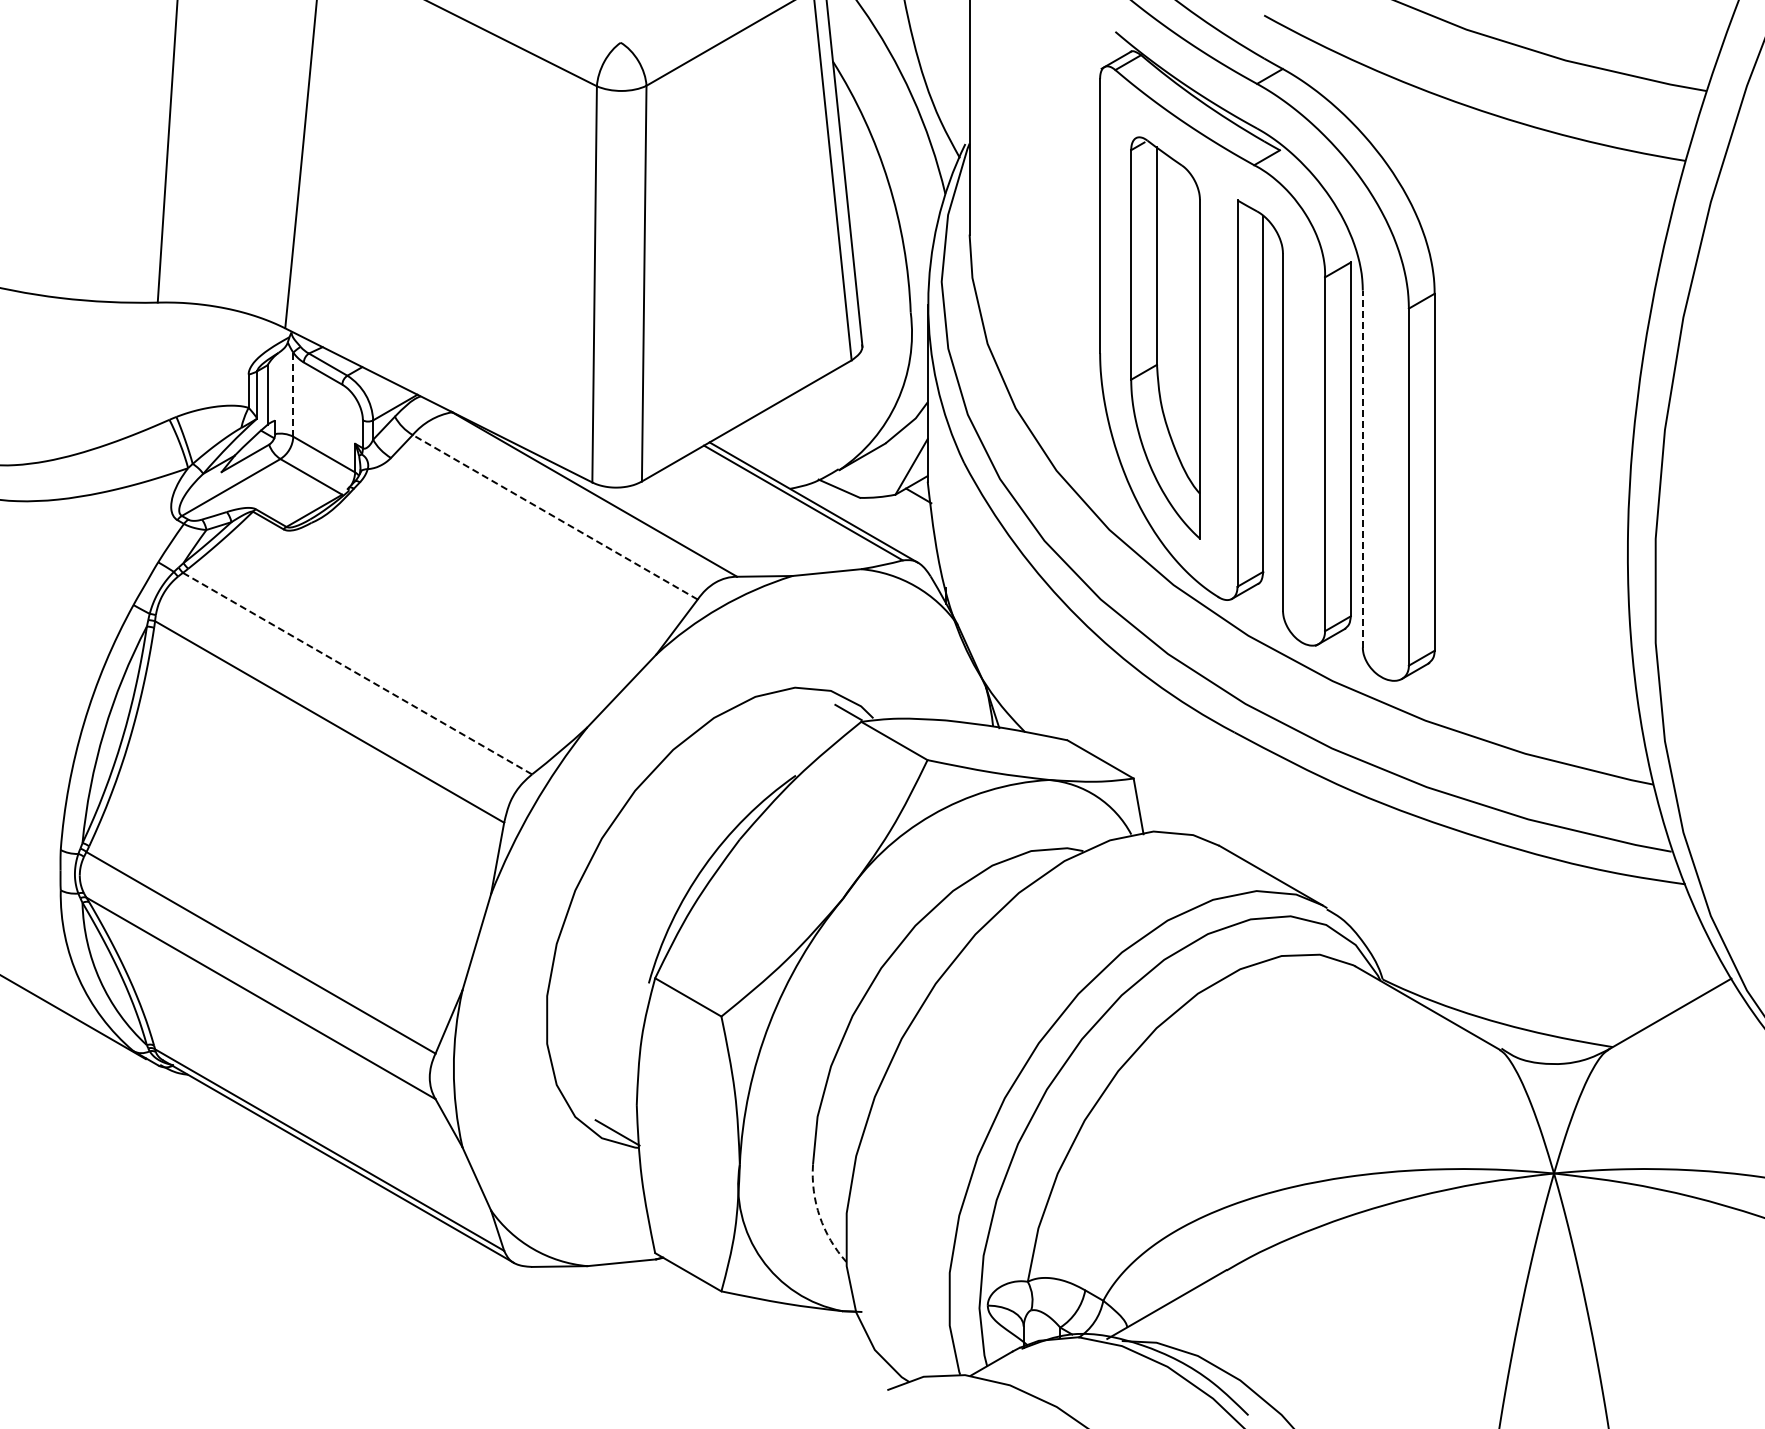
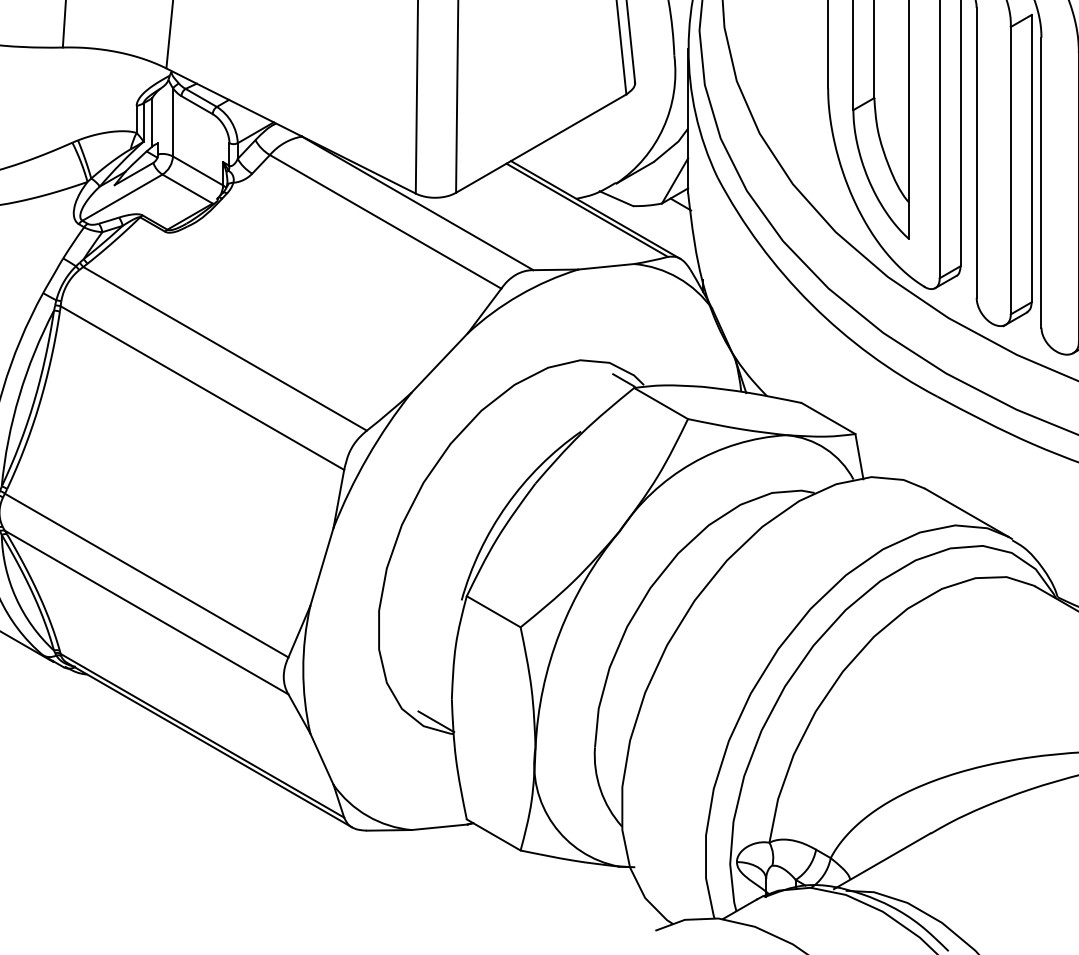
line: (293, 395) -> (173, 122), dashed -> solid
line: (1362, 469) -> (1041, 183), dashed -> solid
line: (555, 517) -> (385, 222), dashed -> solid
line: (357, 673) -> (225, 348), dashed -> solid
arc: (819, 1216) -> (600, 789), dashed -> solid

